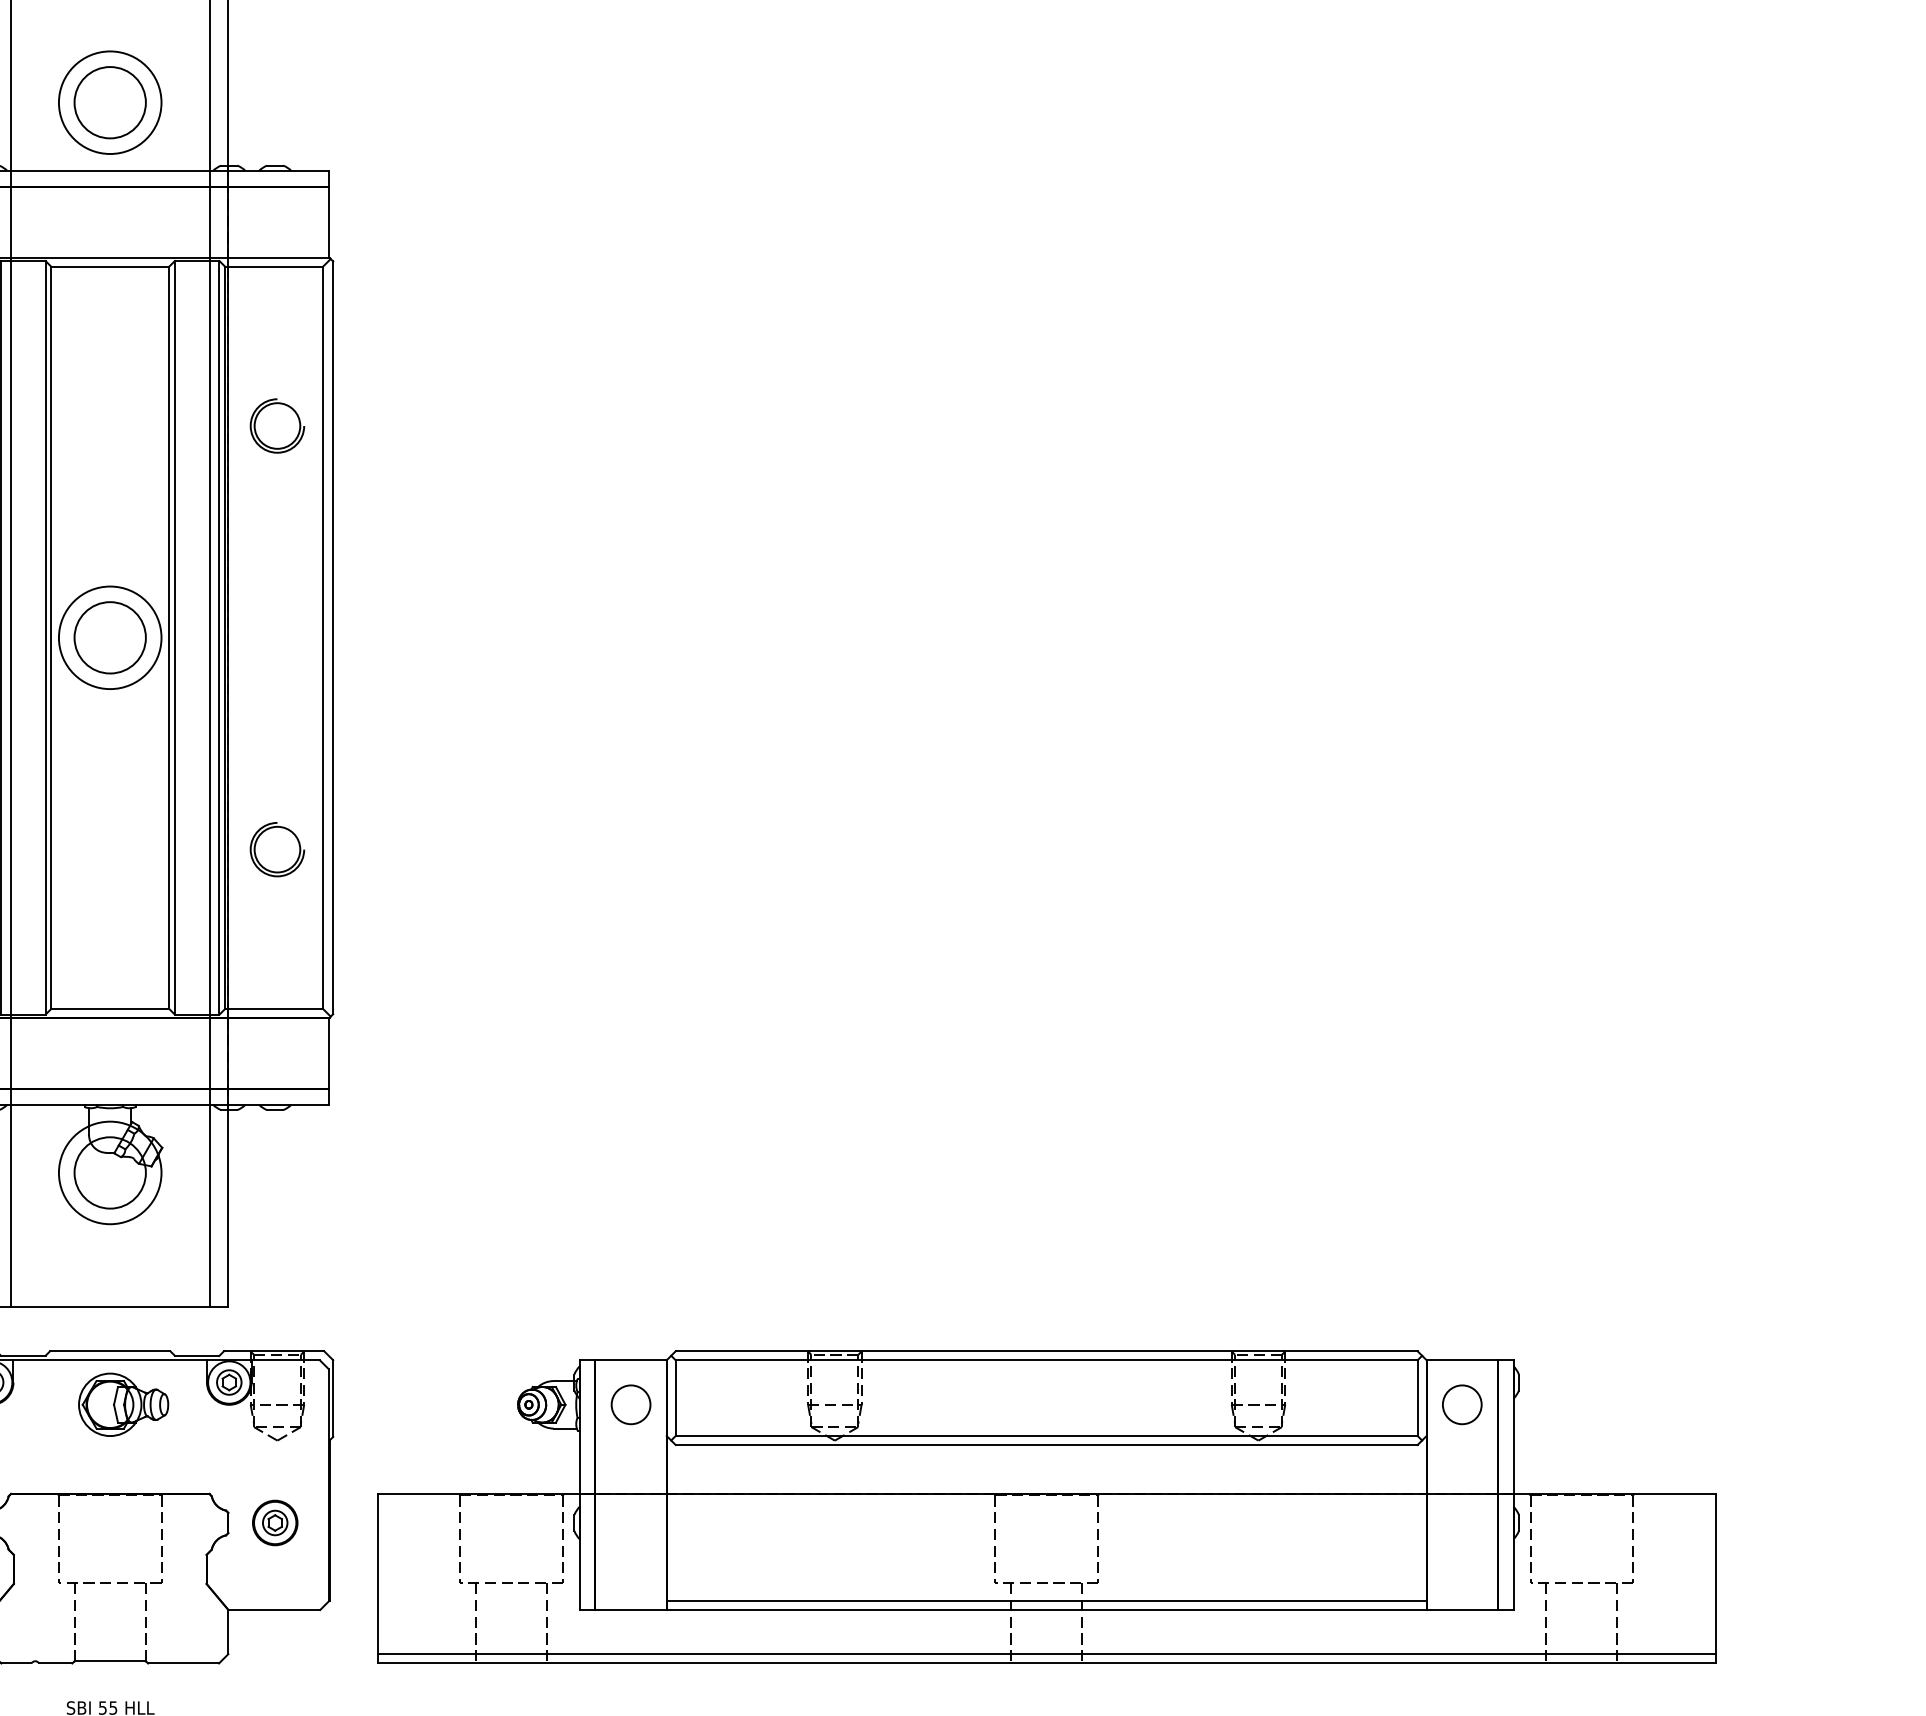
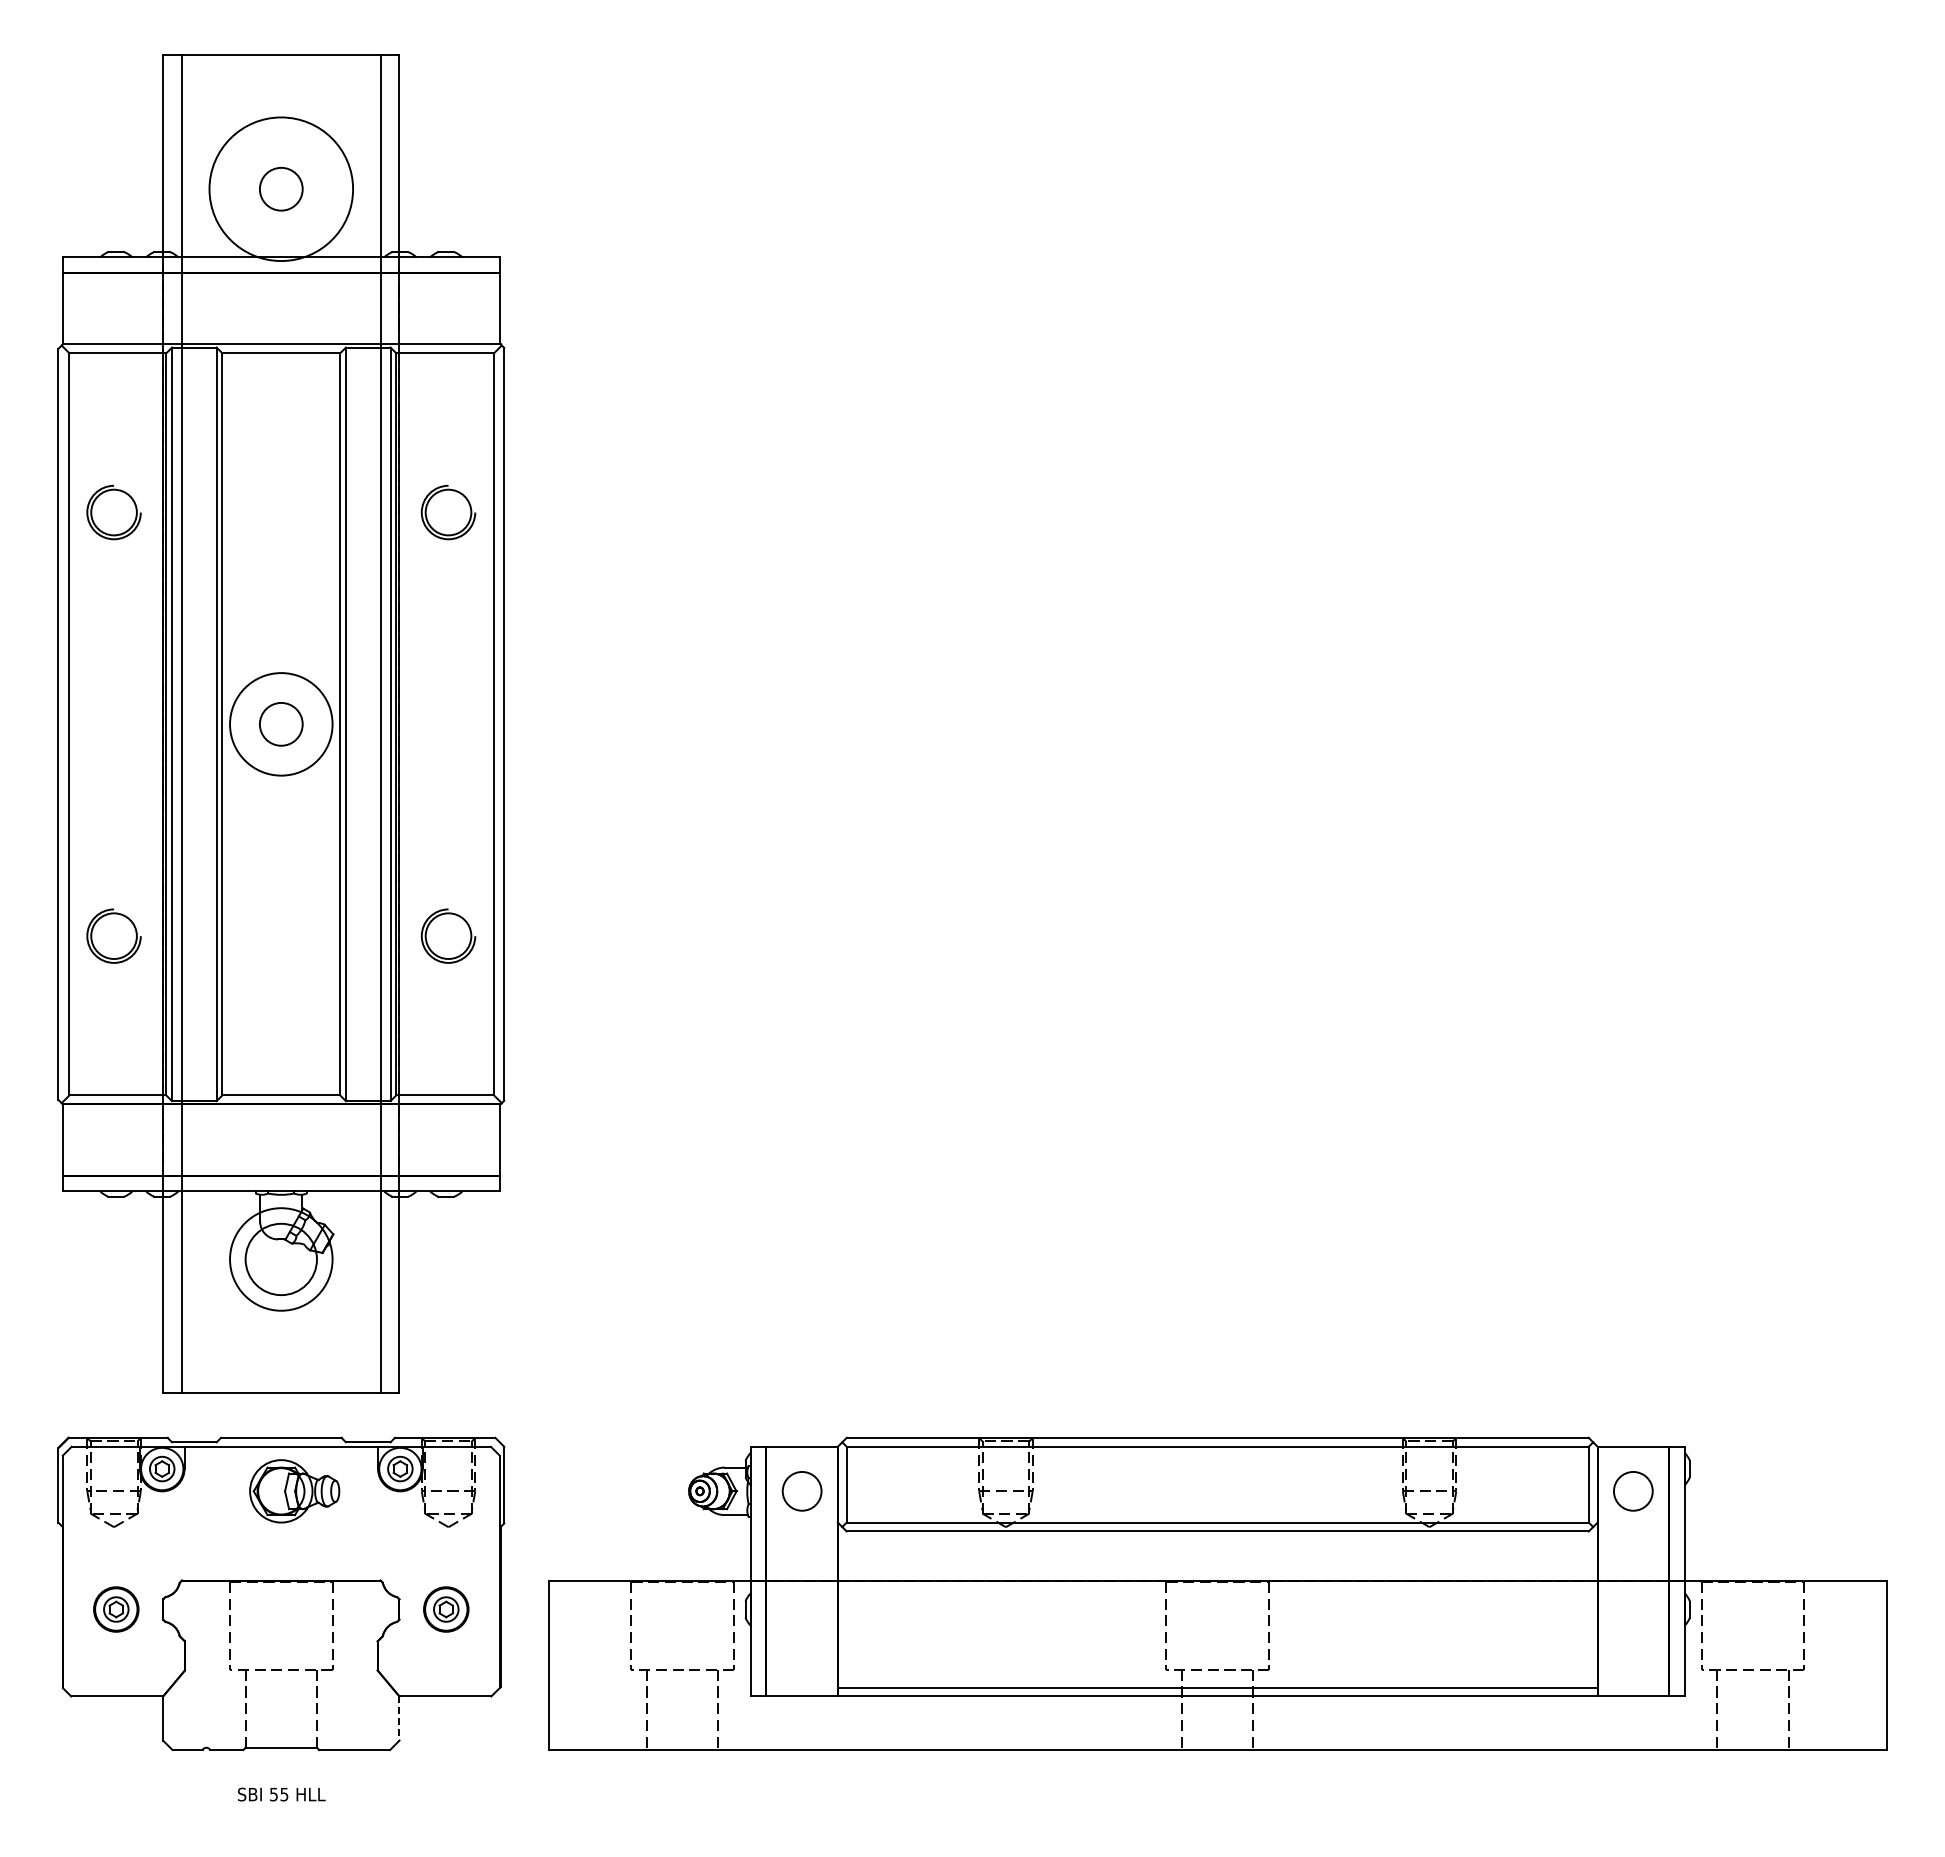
circle: (109, 101) -> (280, 188), size x0.6
circle: (110, 101) -> (281, 188), size x1.4
circle: (109, 637) -> (280, 724), size x0.6
line: (228, 1632) -> (399, 1719), solid -> dashed
line: (1046, 1653) -> (1217, 1740), removed

